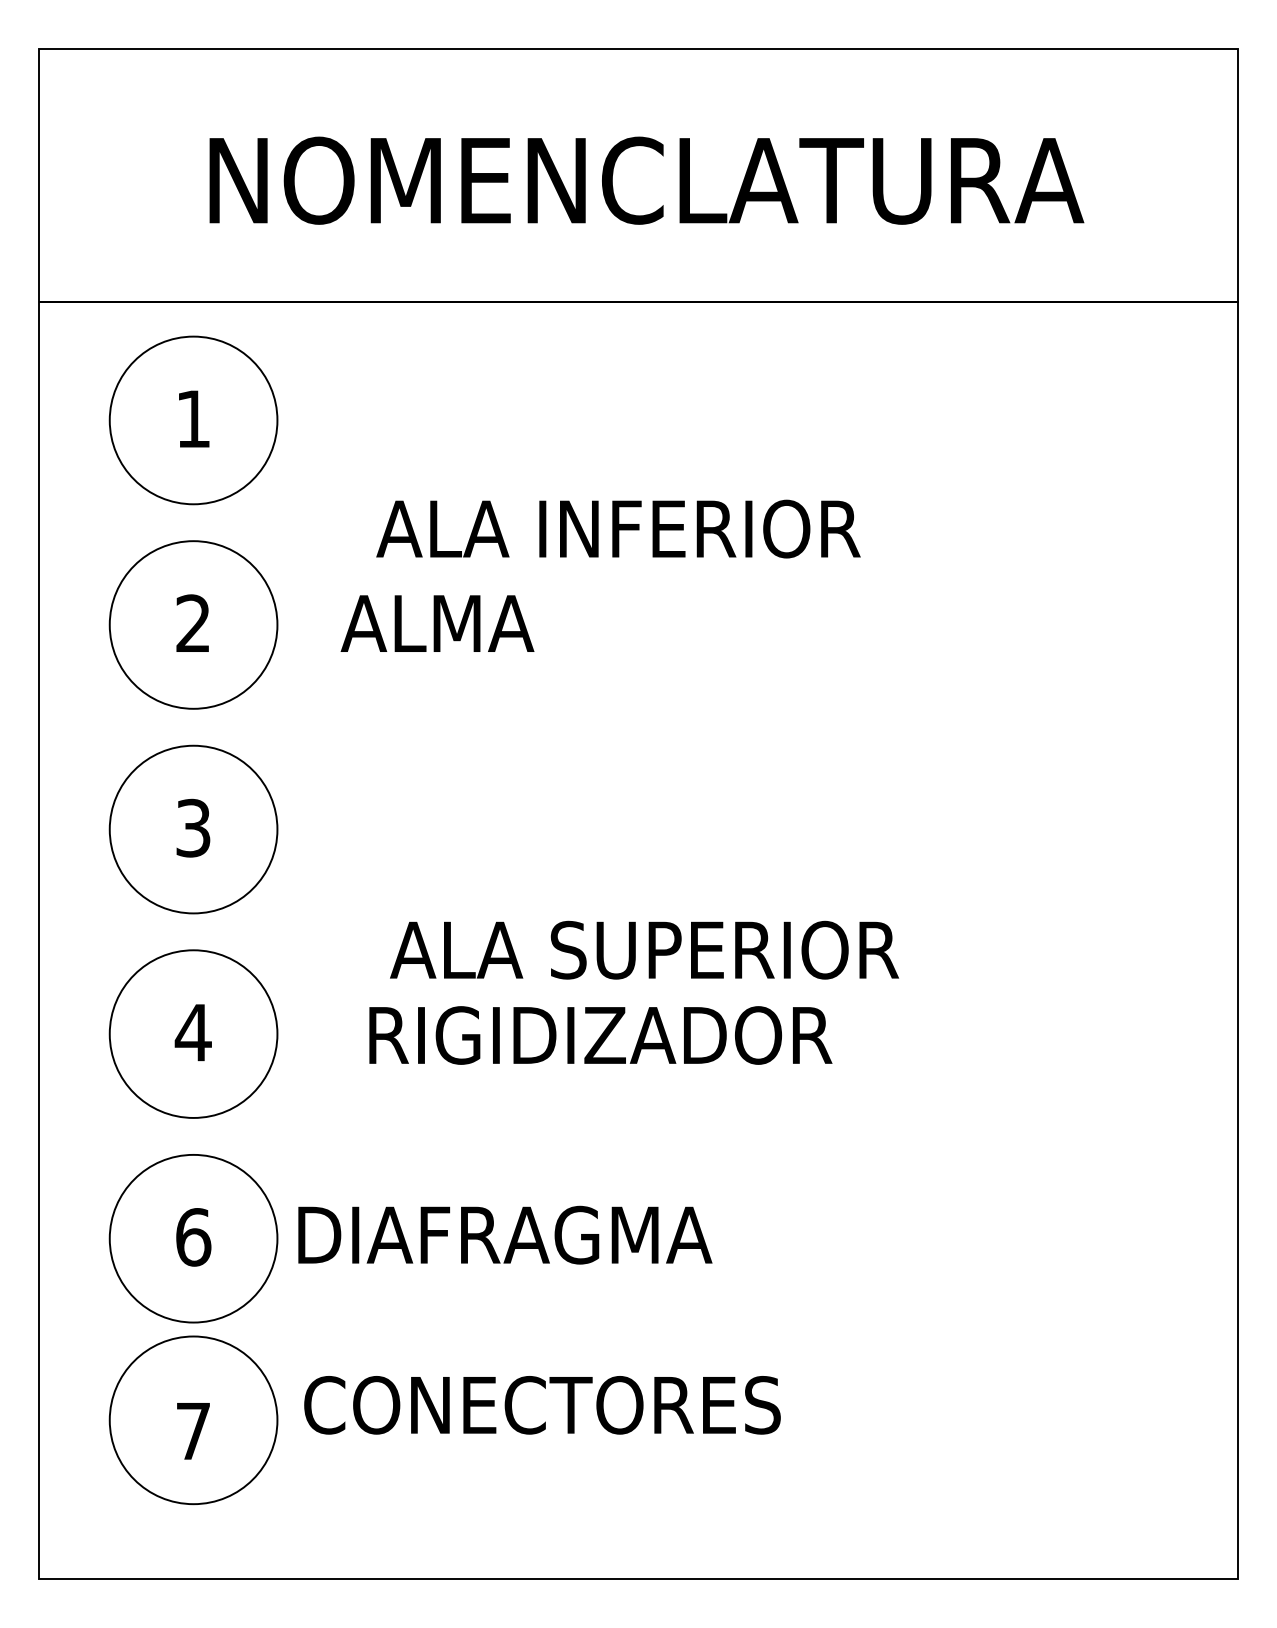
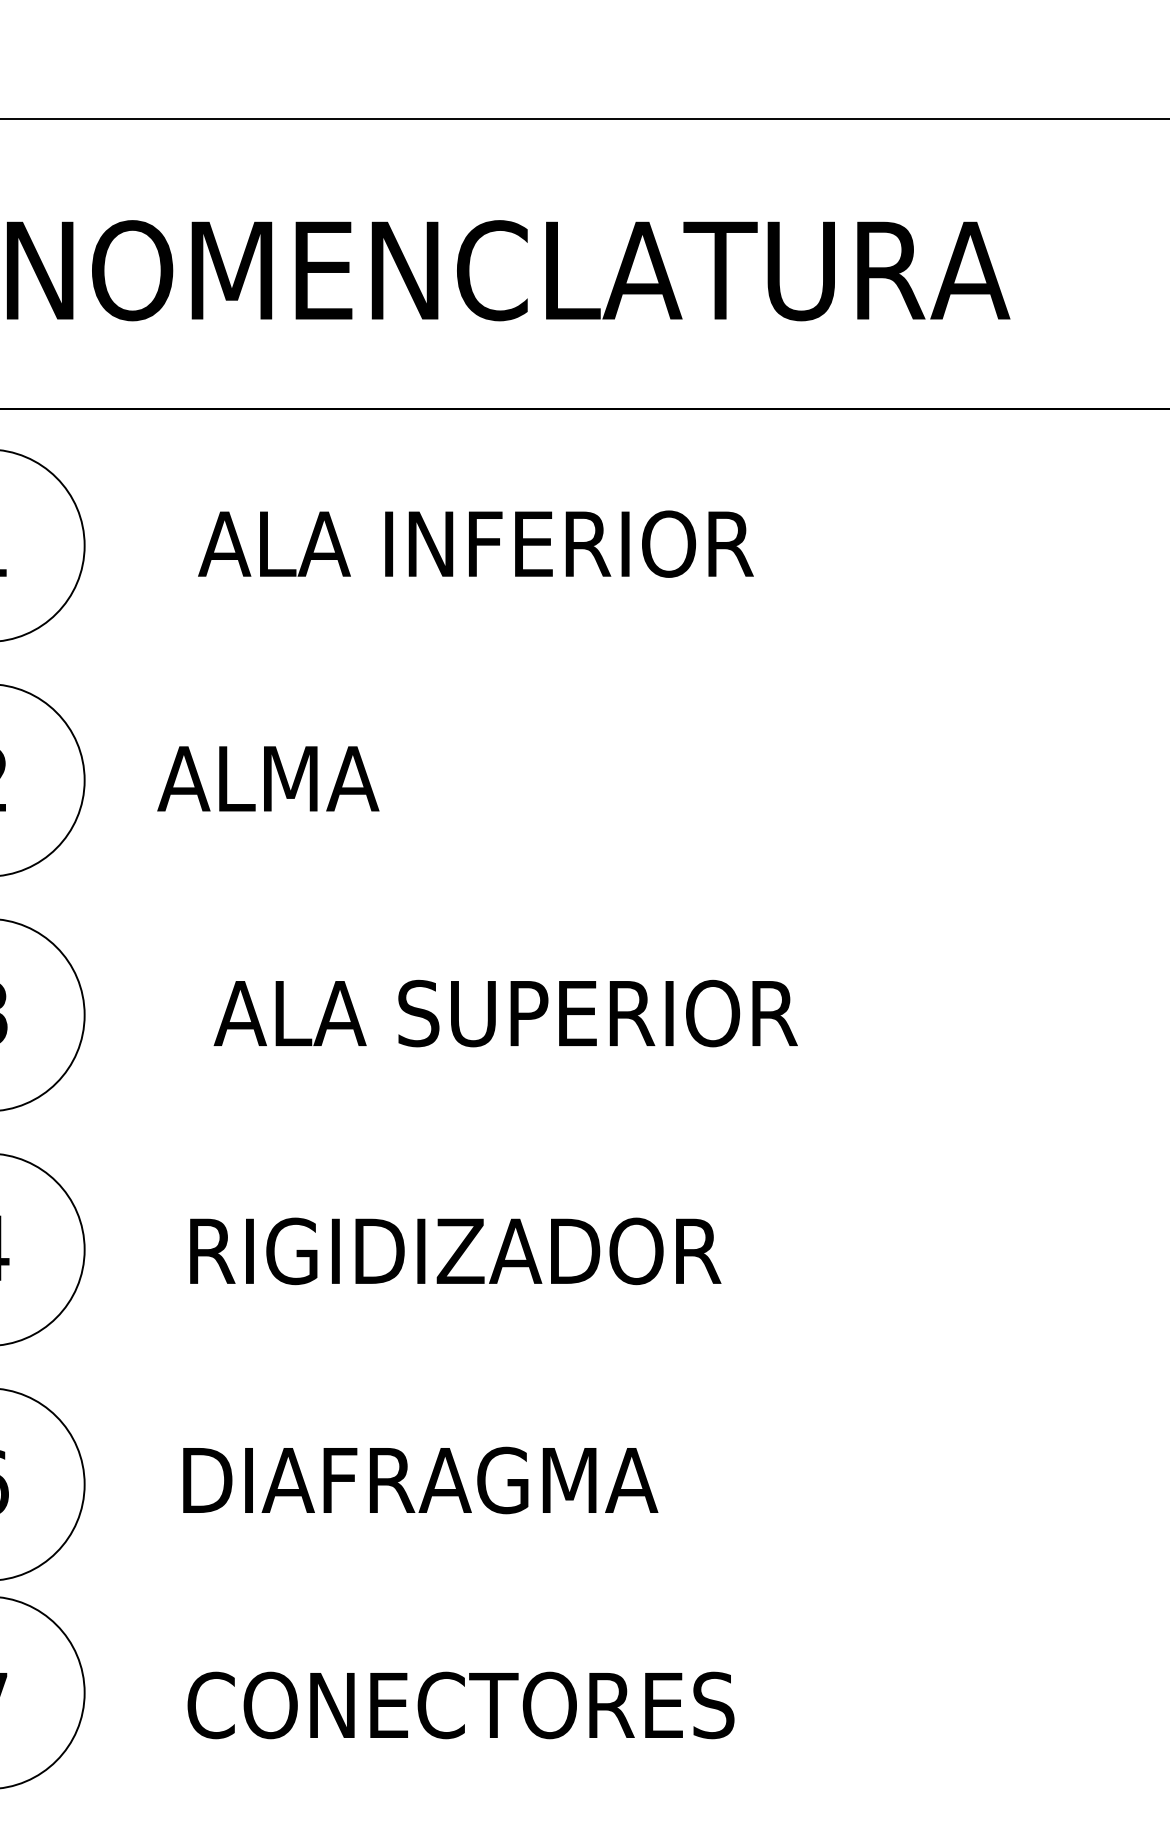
text: (618, 528) -> (475, 543), moved
text: (644, 949) -> (505, 1012), moved
text: (505, 1234) -> (420, 1479), moved
text: (542, 1405) -> (461, 1705), moved

